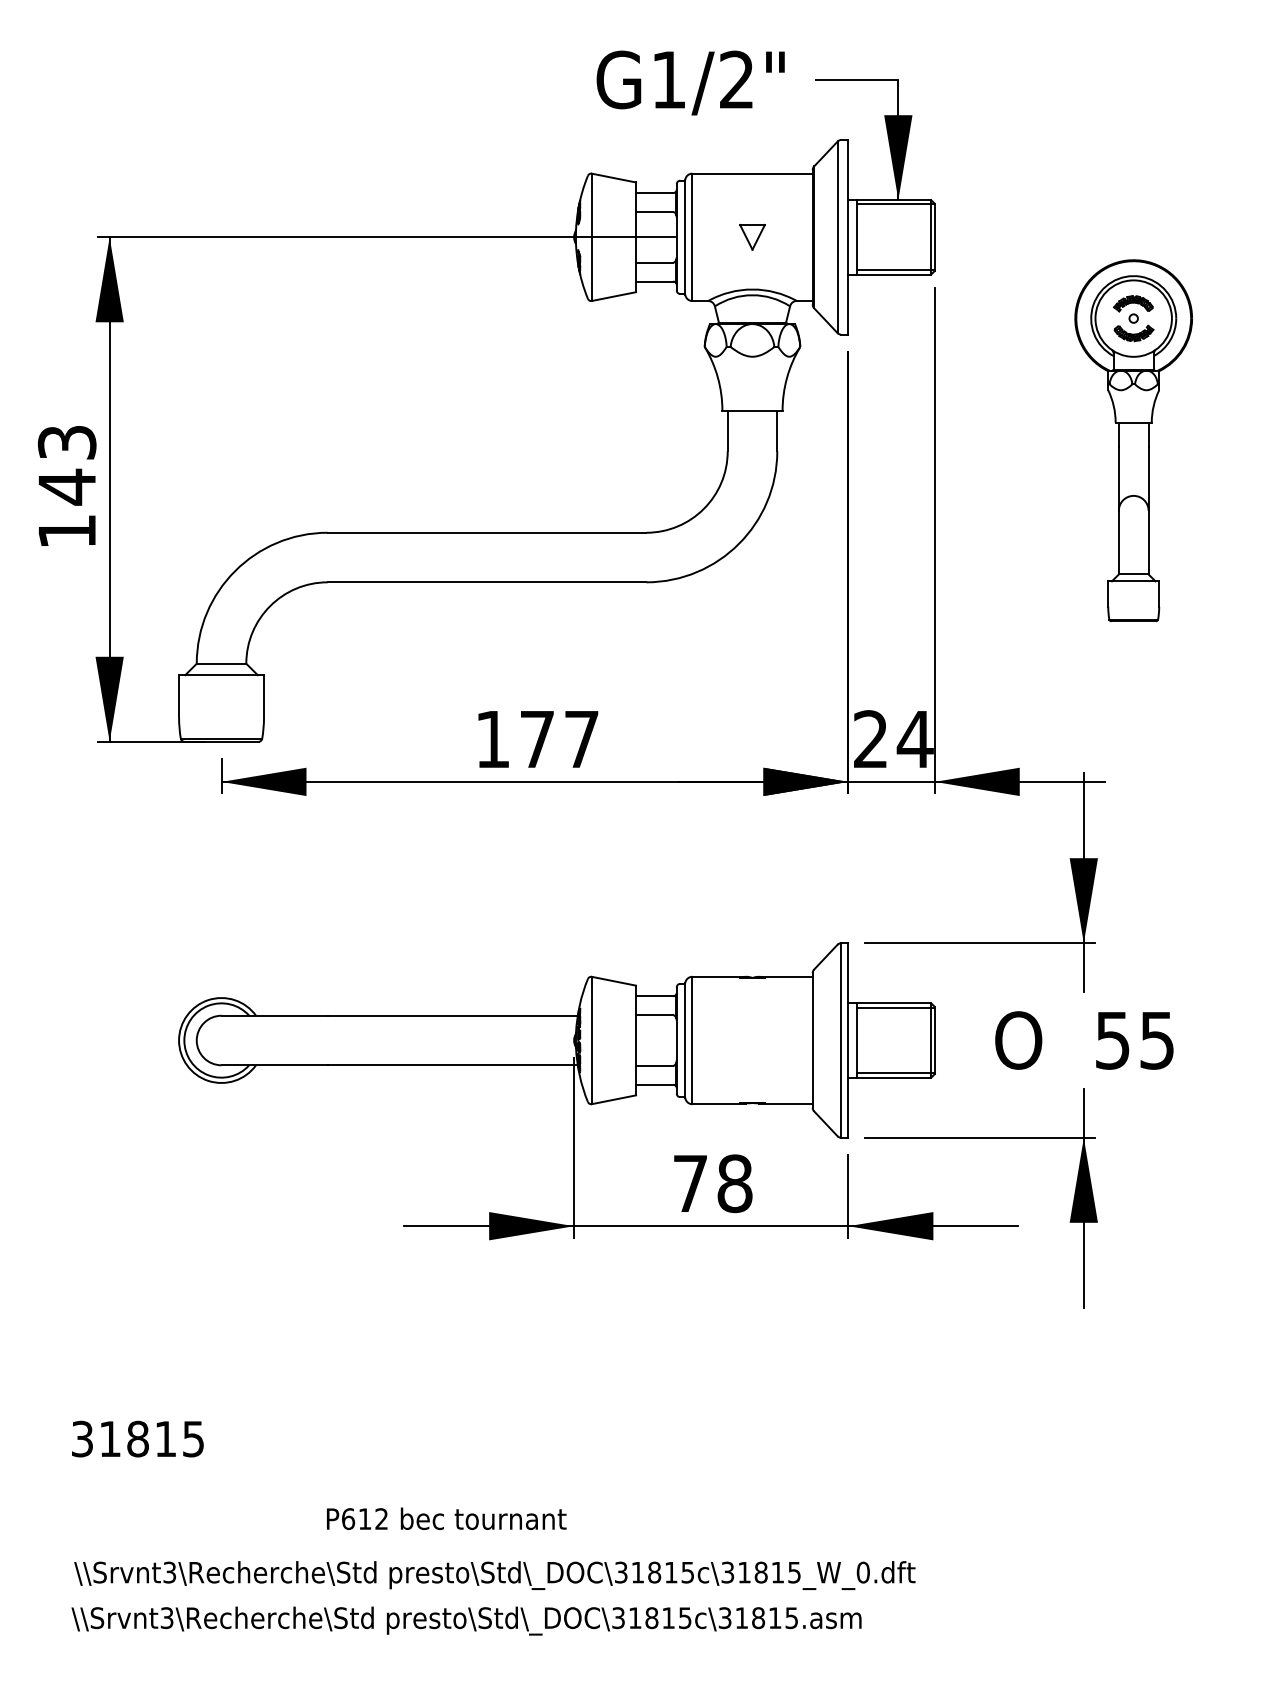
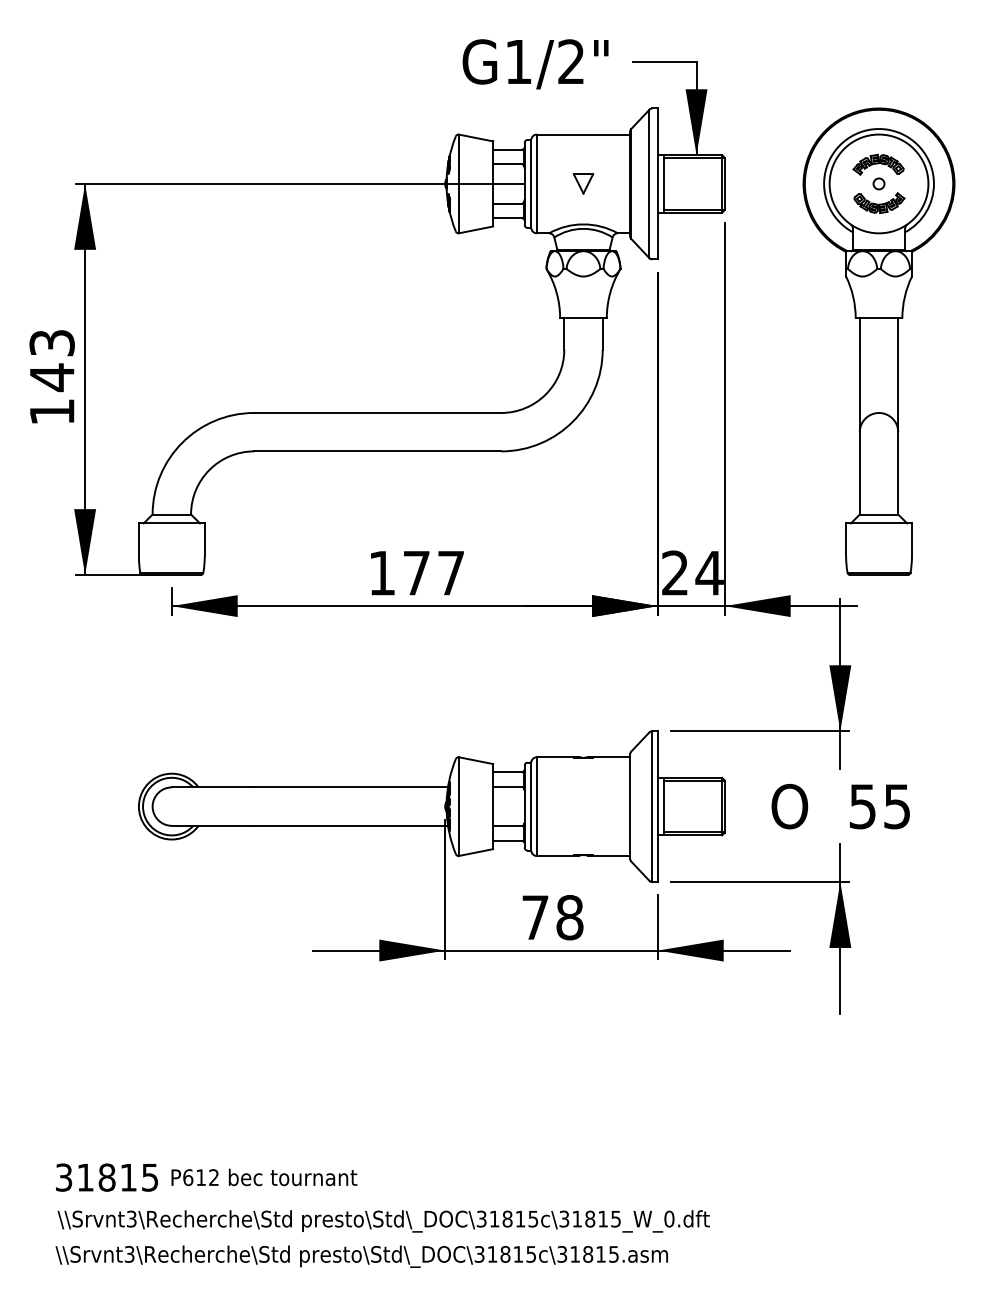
part: (1133, 440) -> (878, 341), size x1.67
text: (137, 1438) -> (106, 1177), moved
text: (446, 1518) -> (264, 1177), moved

